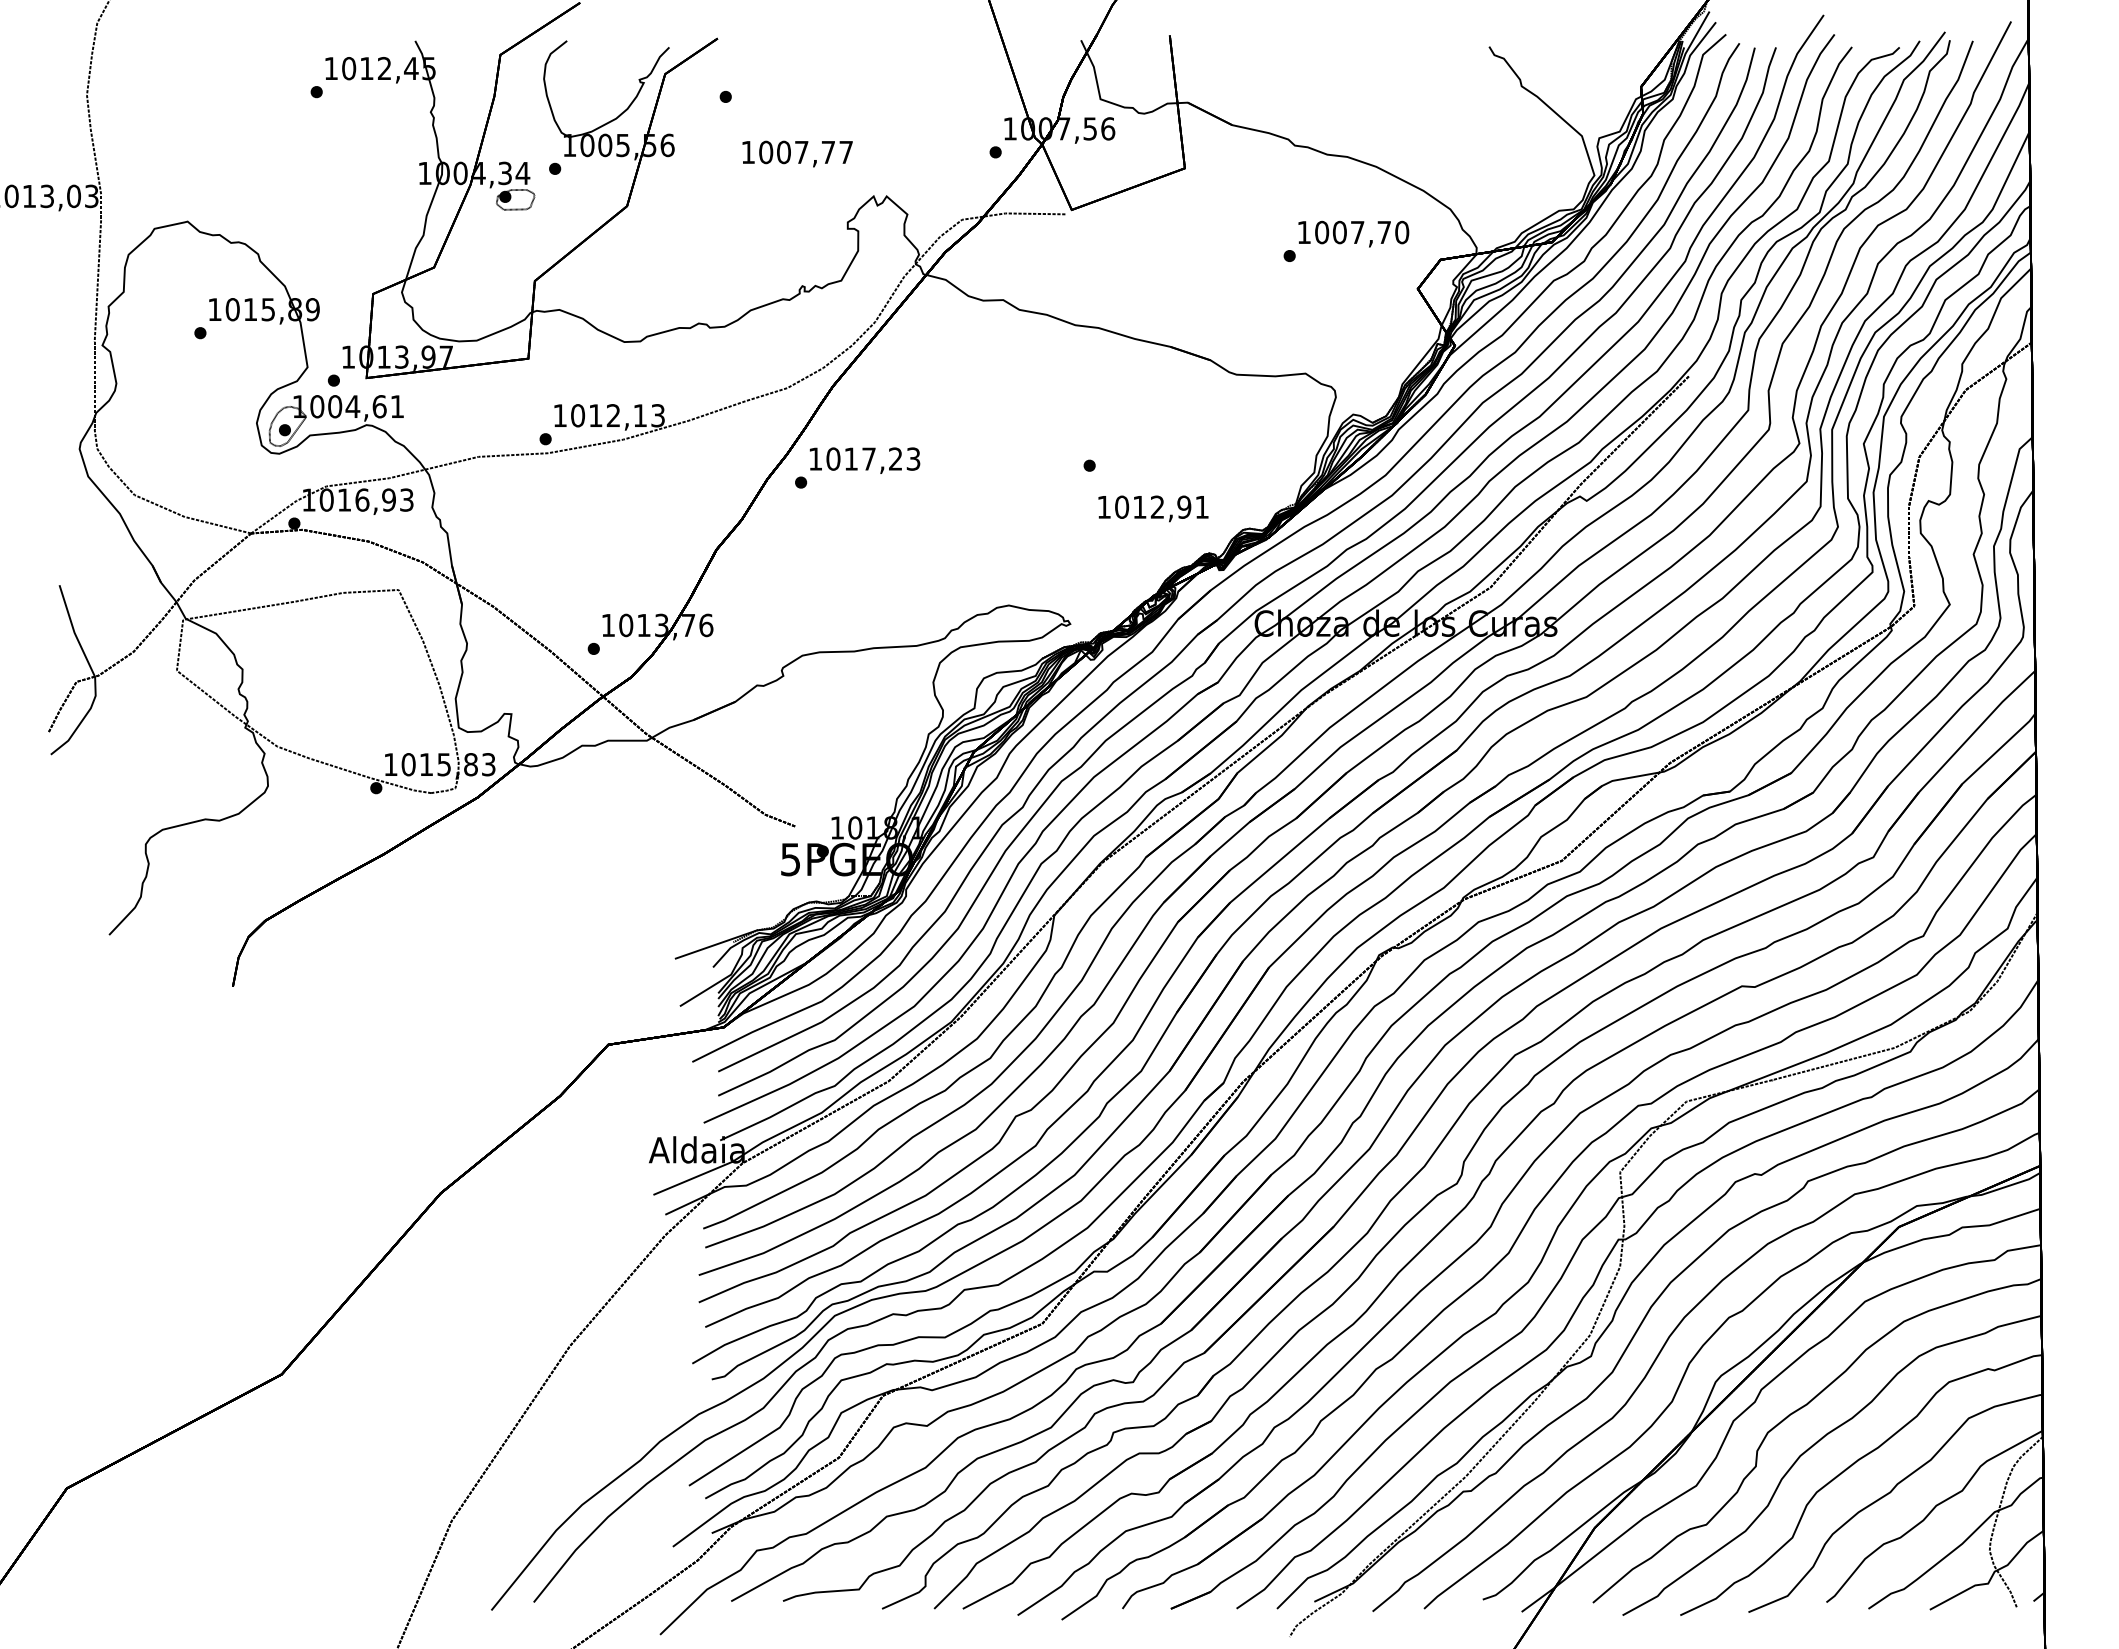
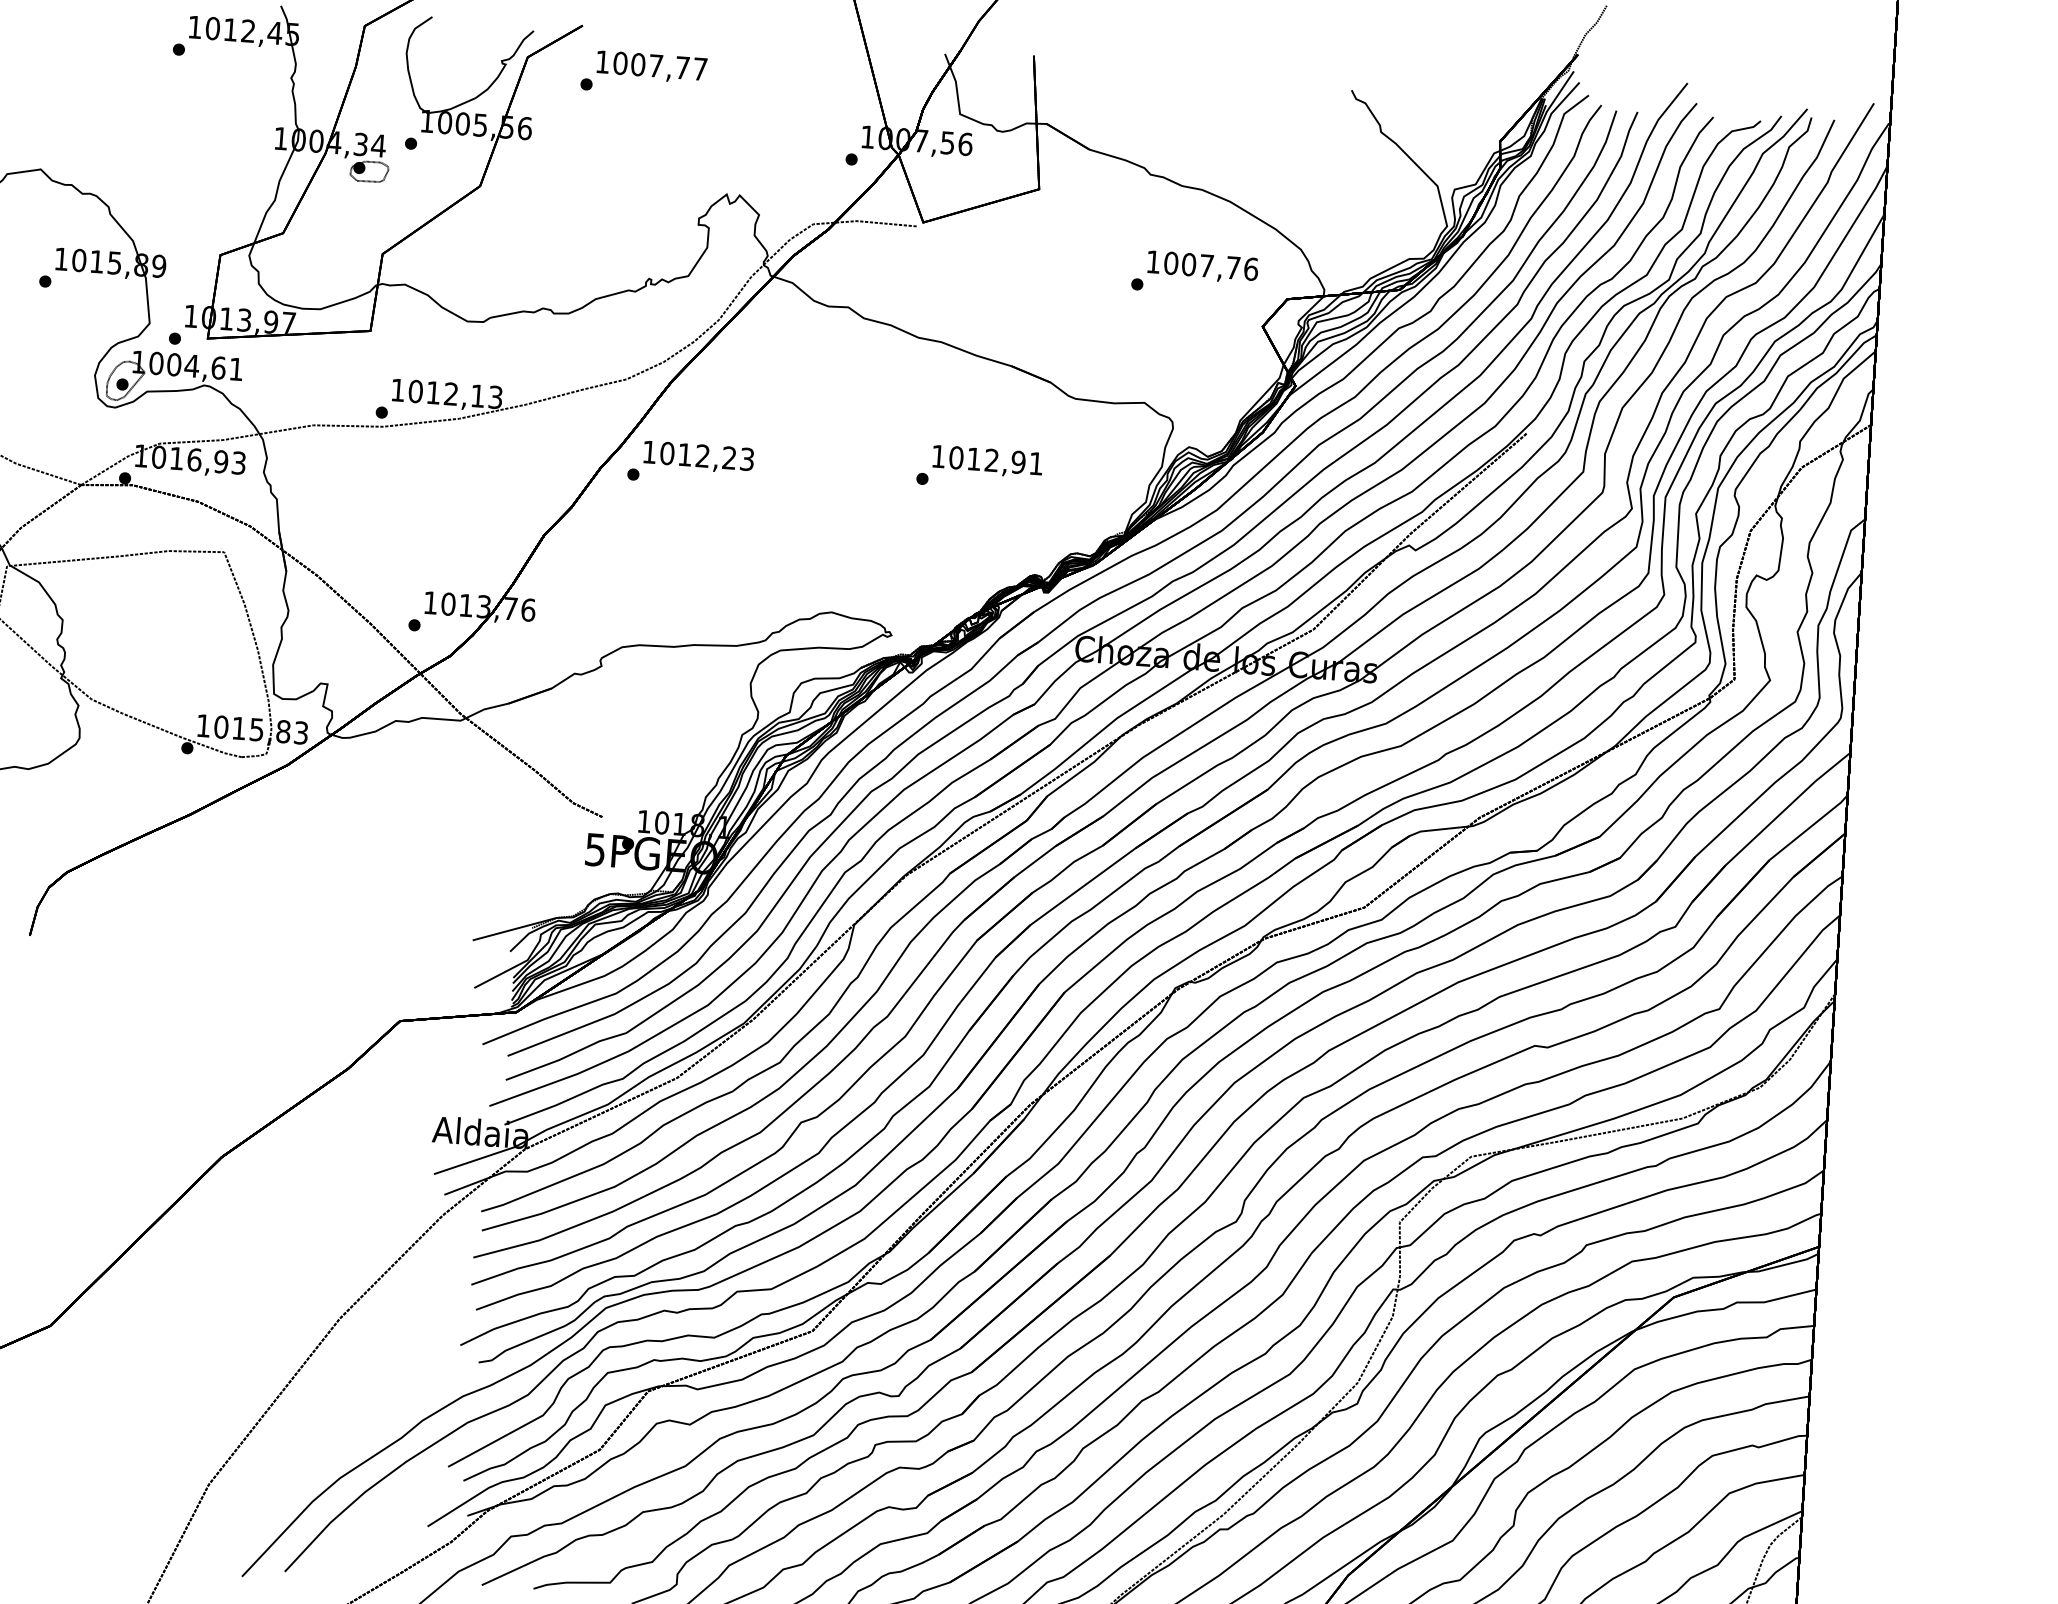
text: (797, 153) -> (651, 66), moved
text: (1402, 231) -> (1251, 268), 1007,70 -> 1007,76
text: (868, 458) -> (702, 455), 1017,23 -> 1012,23
text: (1153, 508) -> (987, 461), moved

